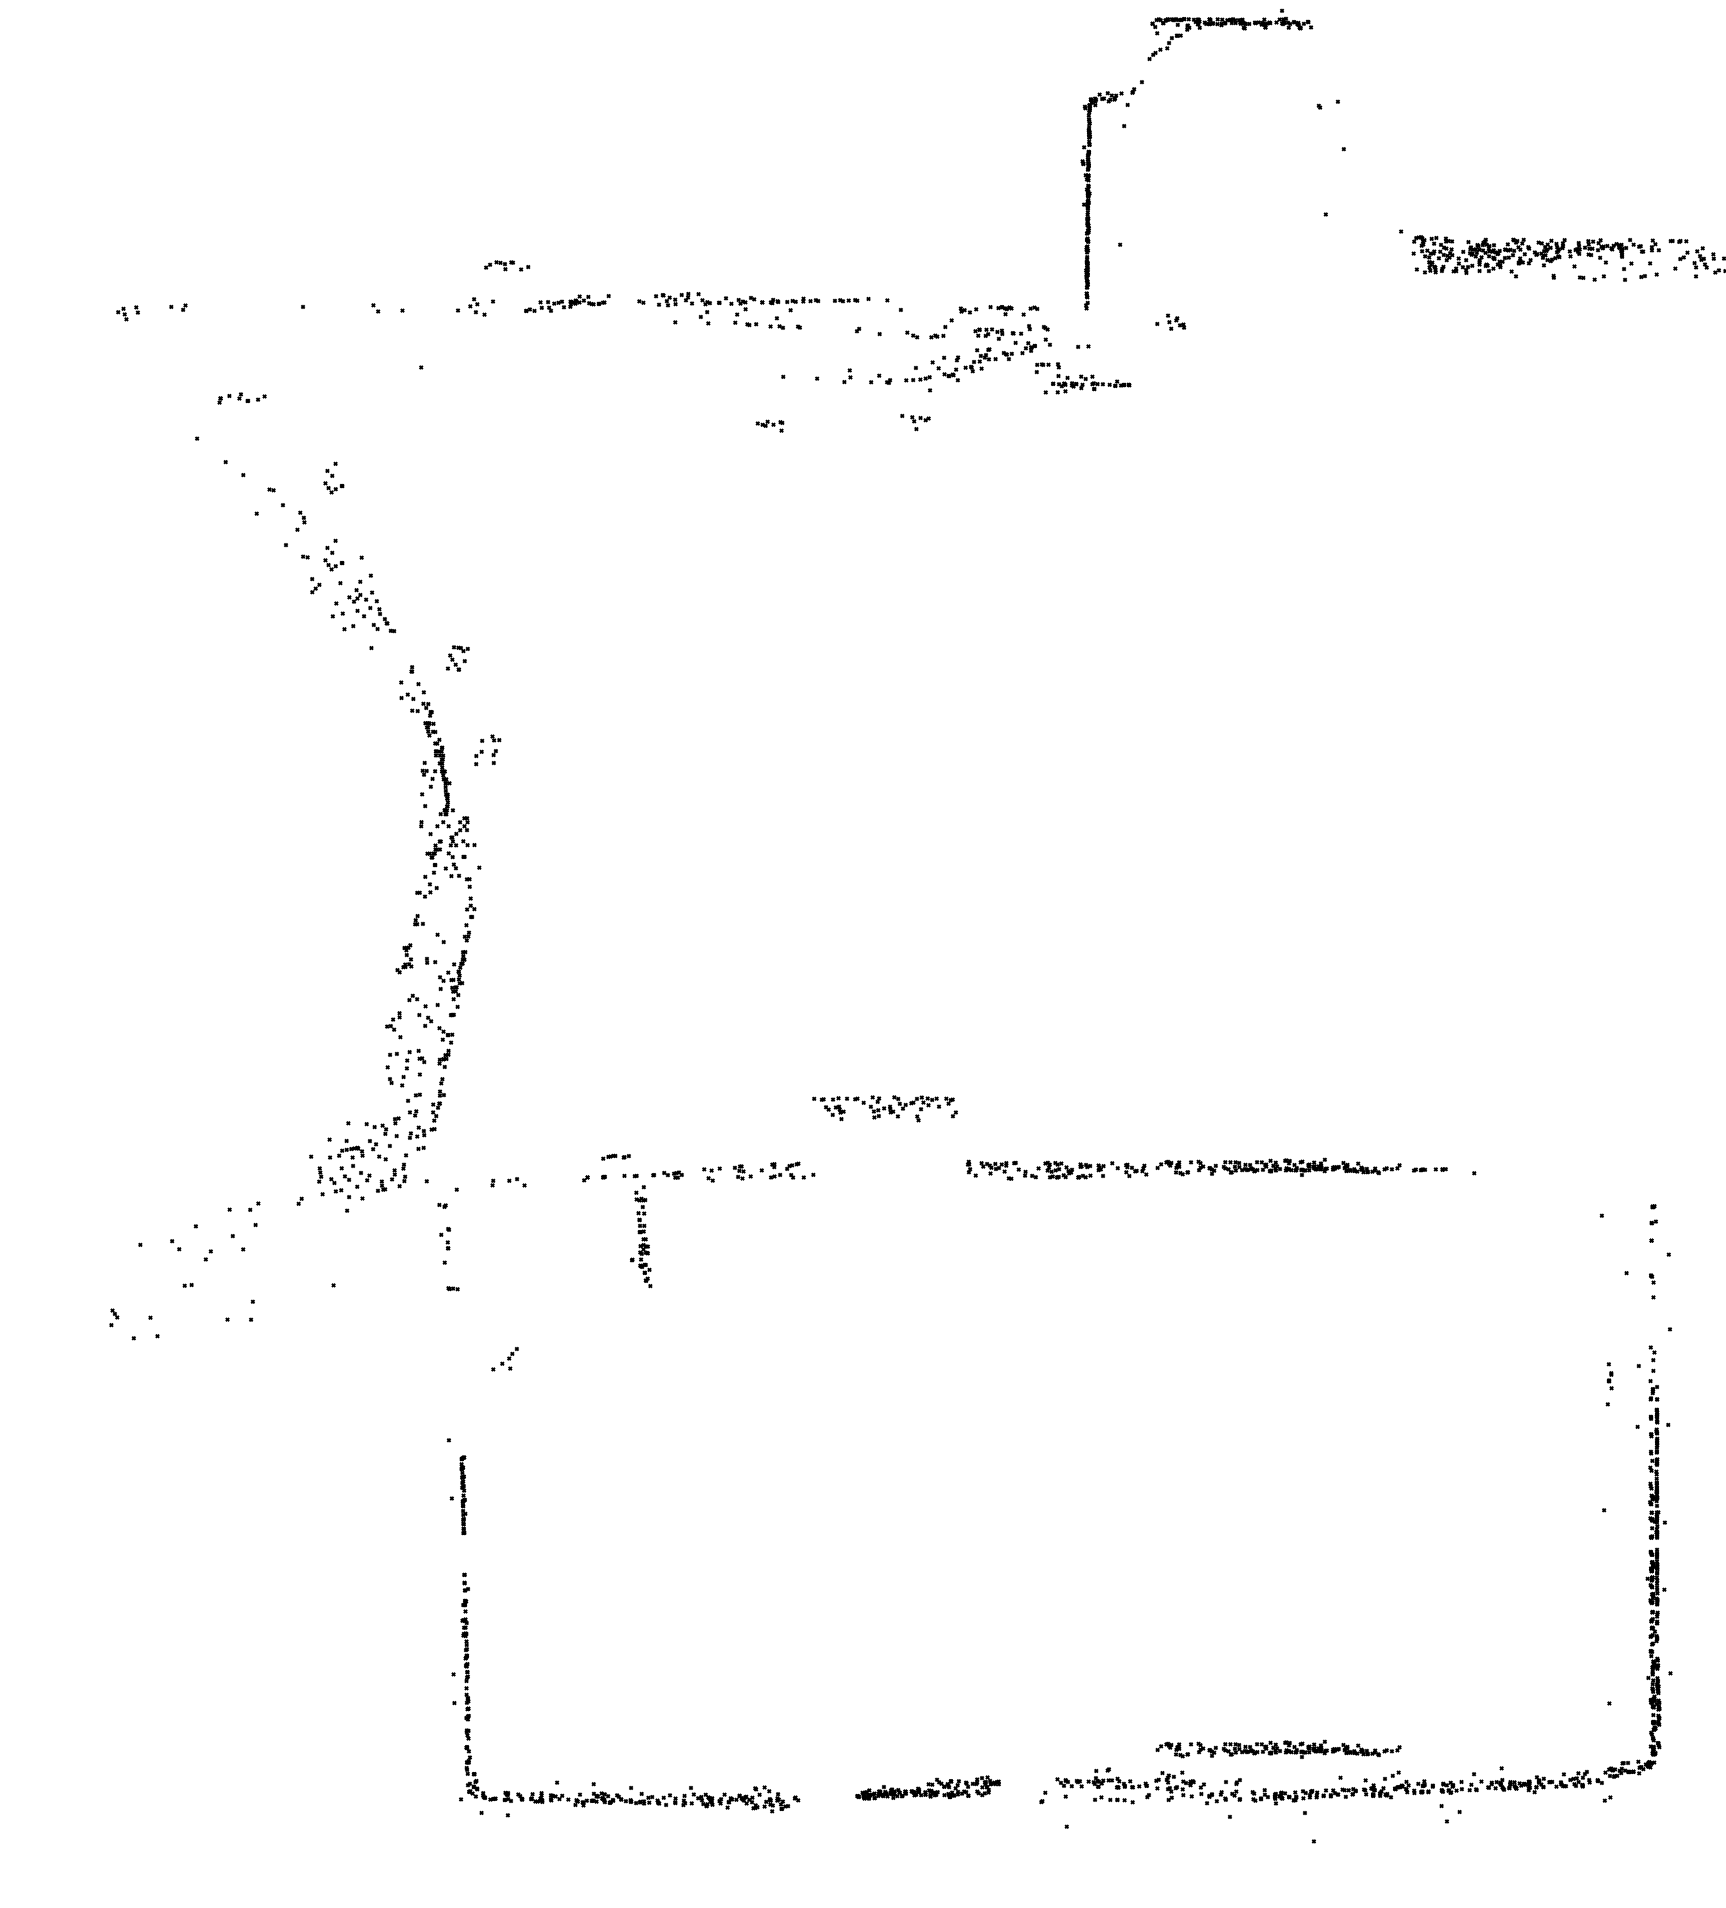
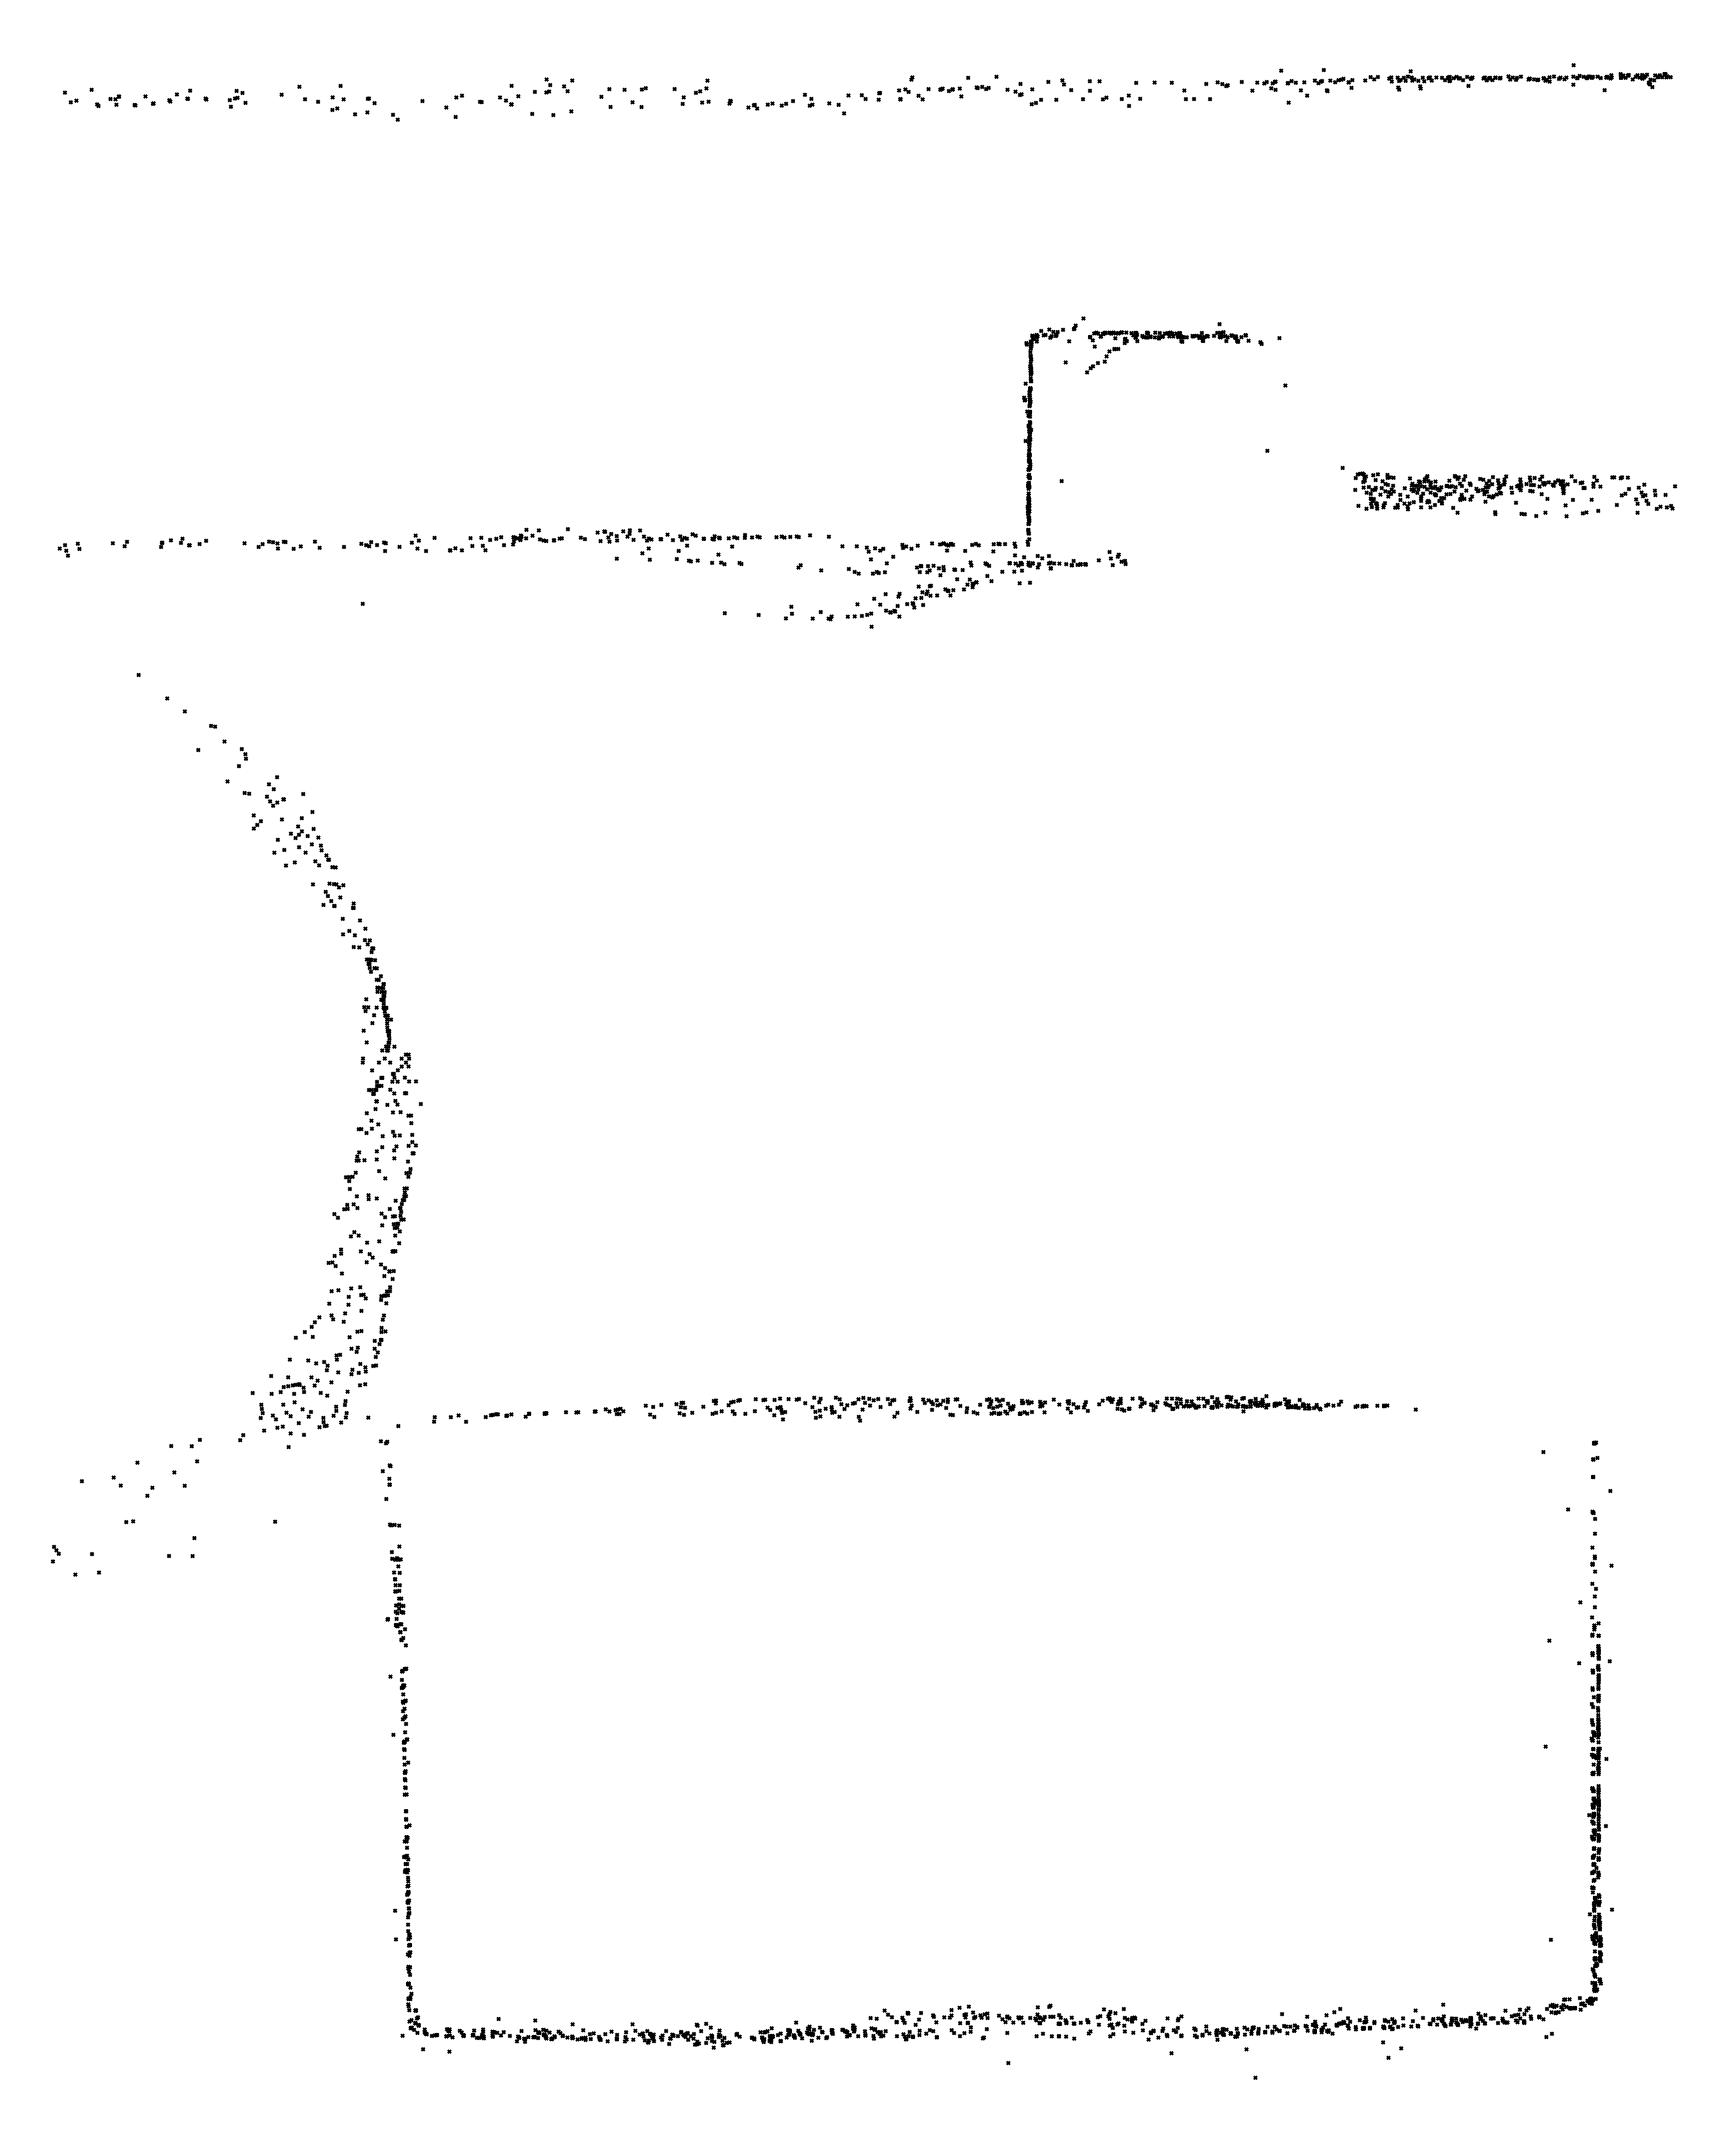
part: (1230, 25) -> (1168, 338), moved
part: (506, 265) -> (279, 544), moved
part: (566, 303) -> (508, 539), size x1.43
part: (1082, 378) -> (1039, 557), moved
part: (241, 398) -> (183, 542), moved
part: (914, 422) -> (869, 552), moved
part: (769, 426) -> (373, 546), moved
part: (333, 478) -> (275, 714), removed
part: (457, 658) -> (333, 894), moved
part: (486, 750) -> (387, 1145), moved
part: (403, 958) -> (345, 1194), size x1.67
part: (884, 1108) -> (826, 1408), moved
part: (615, 1157) -> (498, 1415), moved
part: (640, 1236) -> (396, 1595), moved
part: (504, 1359) -> (307, 1327), moved
part: (1609, 1376) -> (1593, 1559), moved
part: (462, 1495) -> (404, 1731), size x1.67
part: (1278, 1749) -> (1220, 1985), removed
part: (927, 1788) -> (869, 2024), size x1.67

